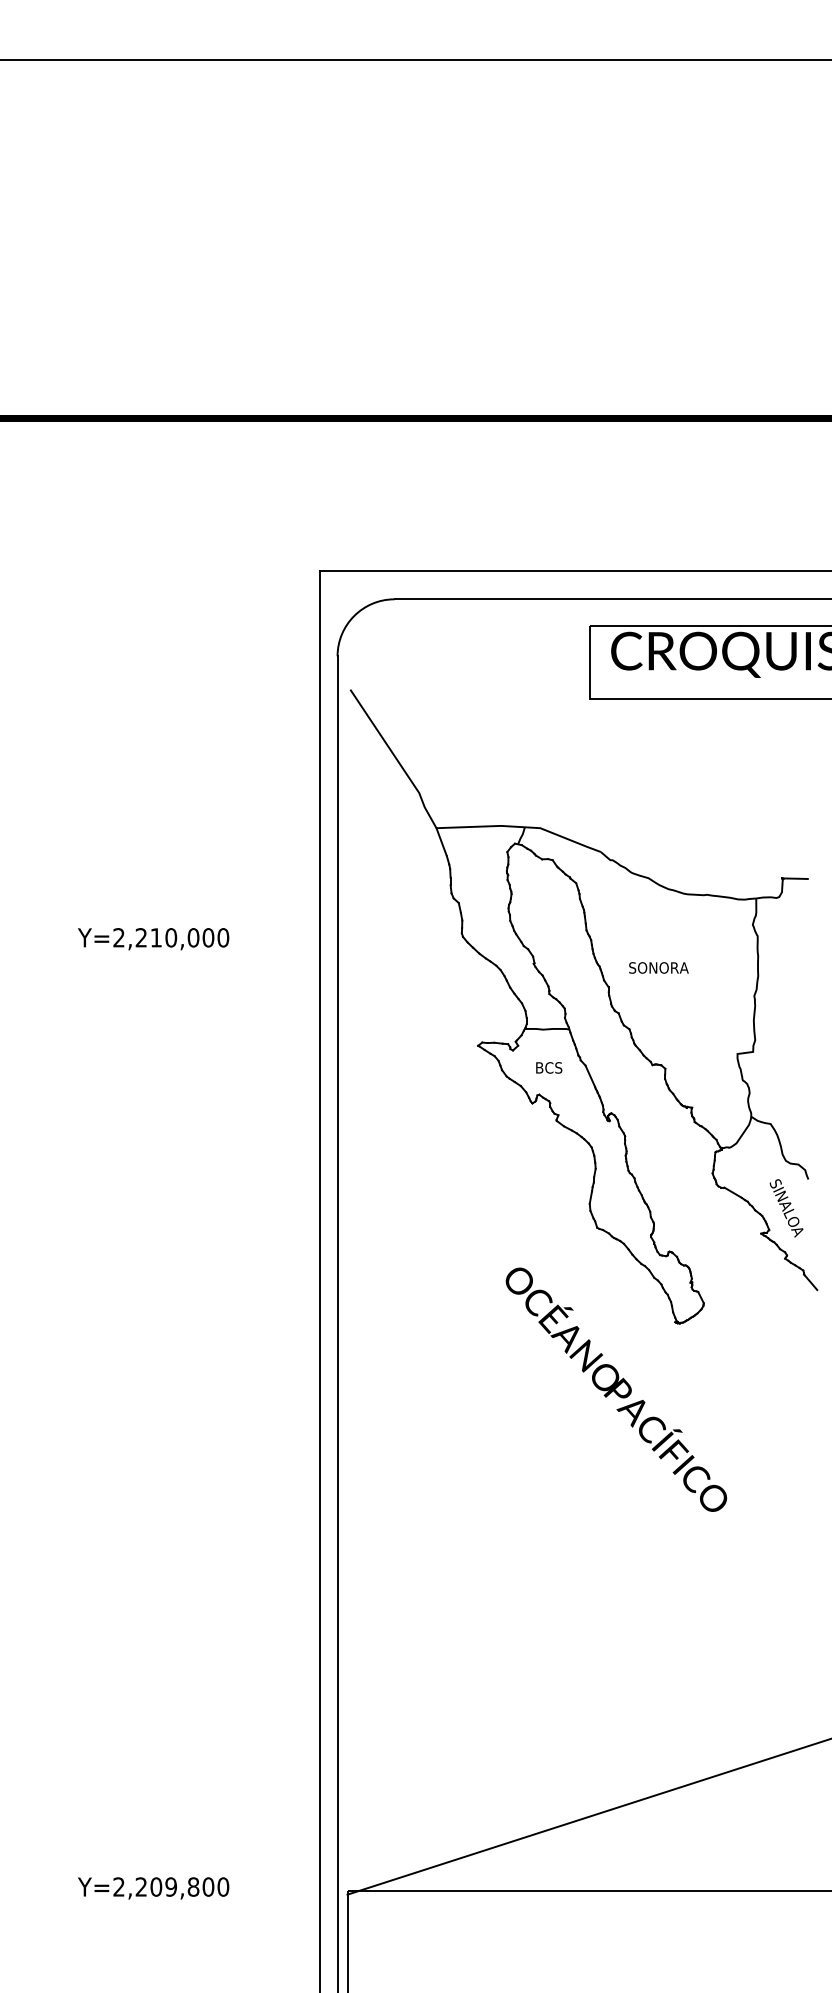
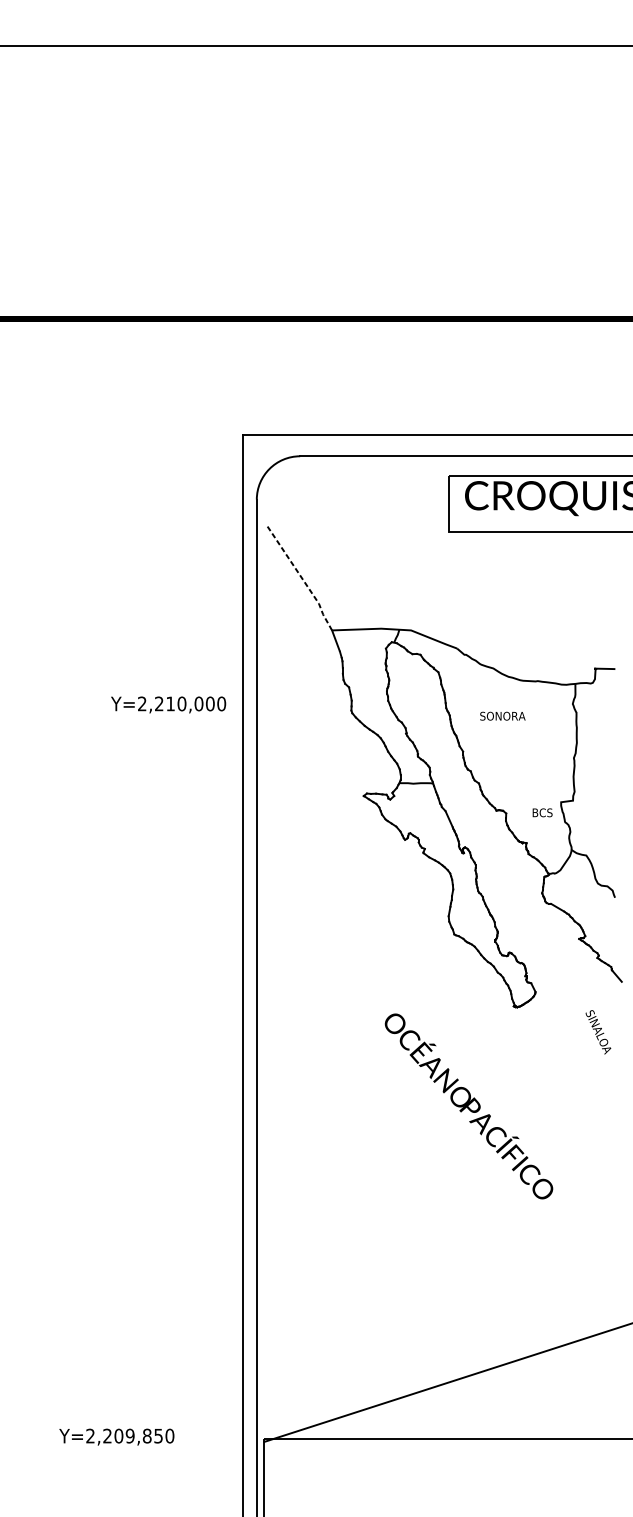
line: (396, 758) -> (301, 577), solid -> dashed
text: (153, 939) -> (168, 705), moved
text: (658, 967) -> (502, 715), moved
text: (549, 1067) -> (542, 812), moved
text: (786, 1208) -> (598, 1032), moved
text: (616, 1389) -> (469, 1106), moved
text: (208, 1886) -> (158, 1435), Y=2,209,800 -> Y=2,209,850

